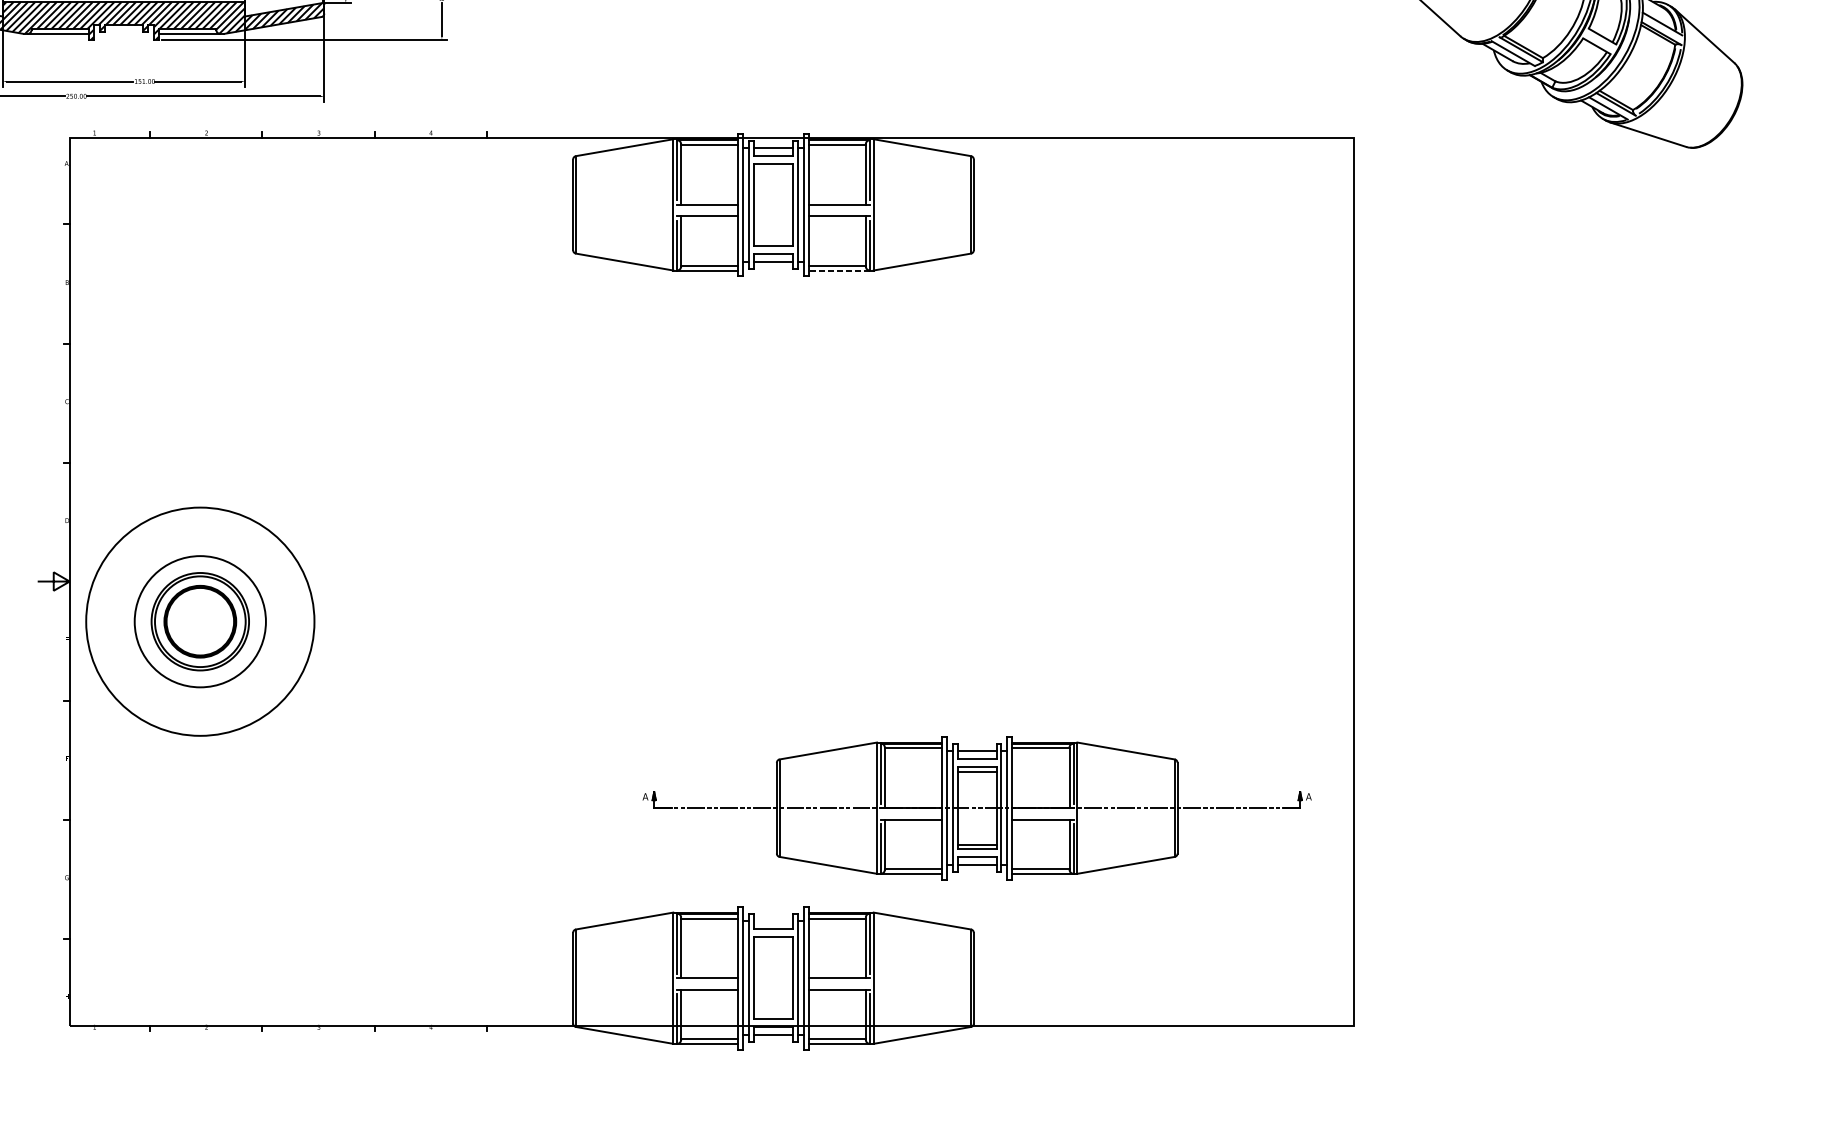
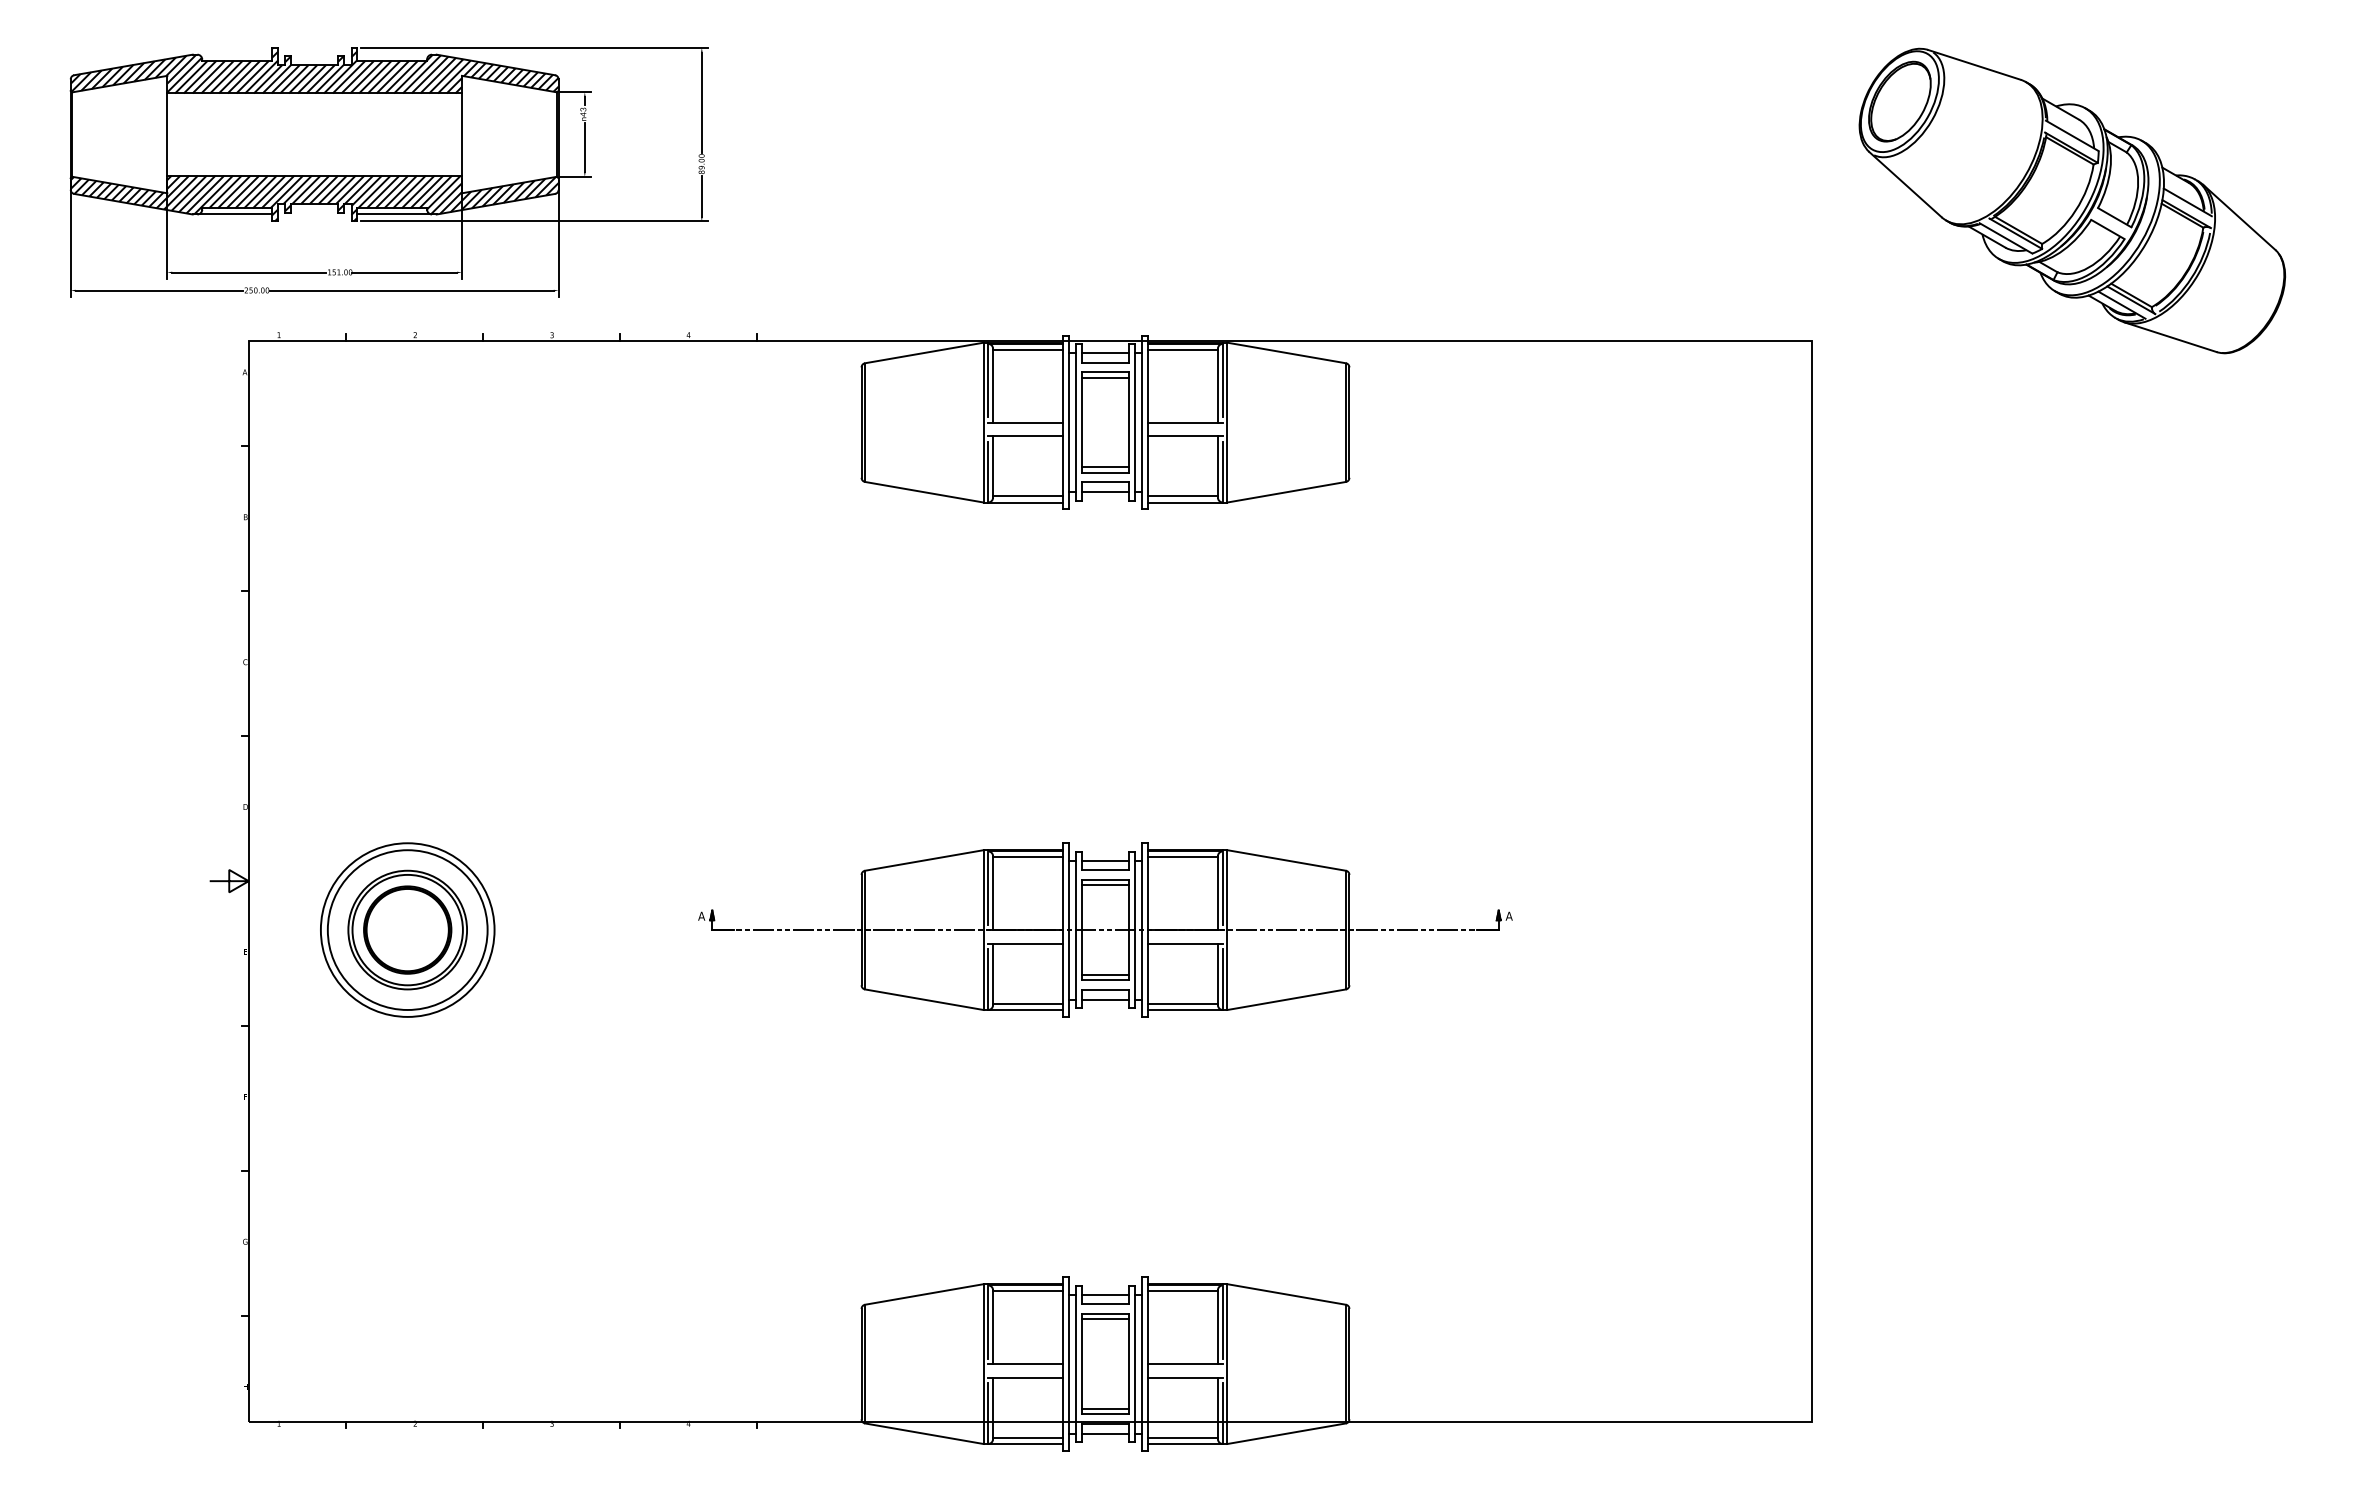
line: (773, 167) -> (1105, 377), added
line: (773, 241) -> (1105, 467), added
line: (839, 270) -> (1185, 502), dashed -> solid
circle: (200, 621) -> (407, 929), size x0.62
part: (977, 807) -> (1105, 929), moved
line: (773, 921) -> (1105, 1294), added
line: (773, 941) -> (1105, 1319), added
line: (773, 1014) -> (1105, 1408), added

